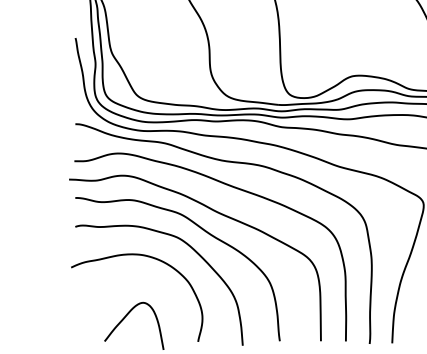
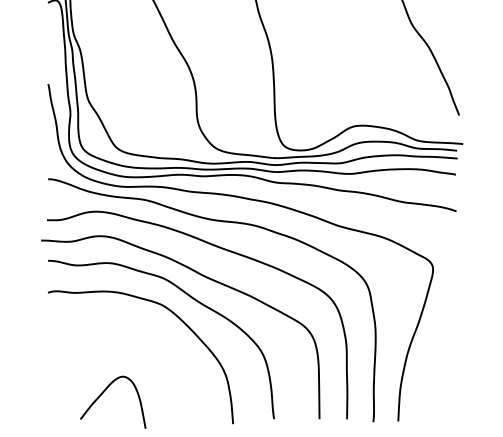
curve: (143, 256) -> (123, 325), removed

